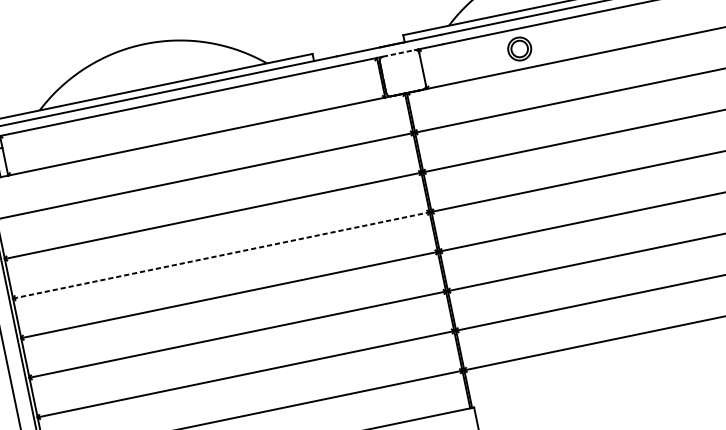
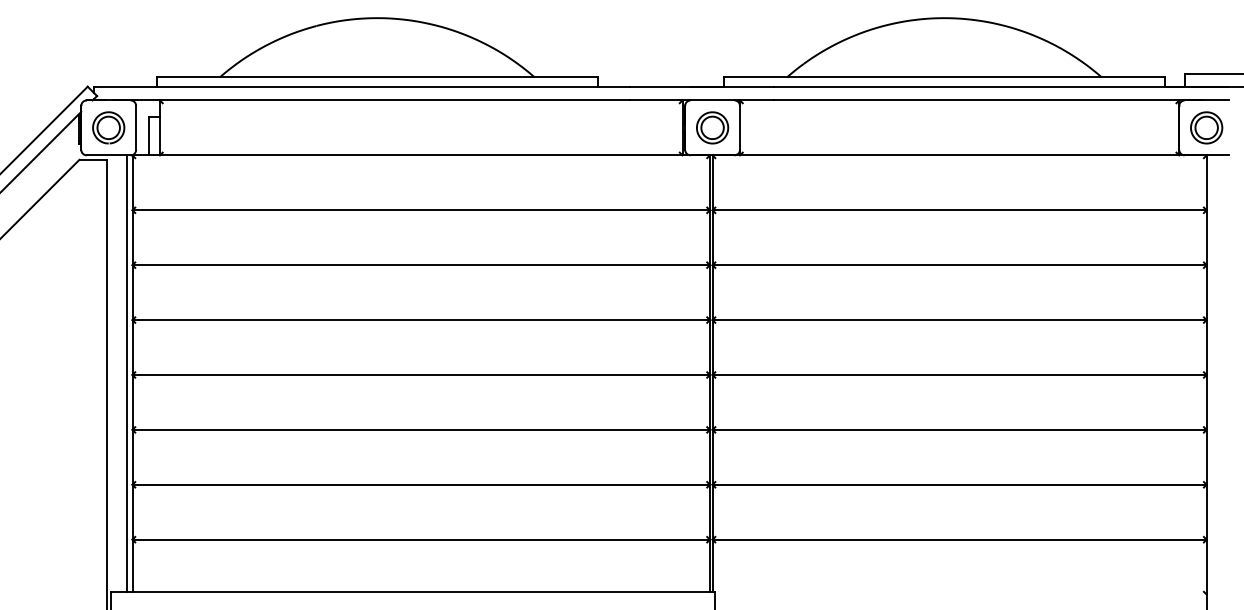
part: (519, 48) -> (712, 127), moved
line: (398, 53) -> (712, 100), dashed -> solid
line: (221, 255) -> (421, 320), dashed -> solid

